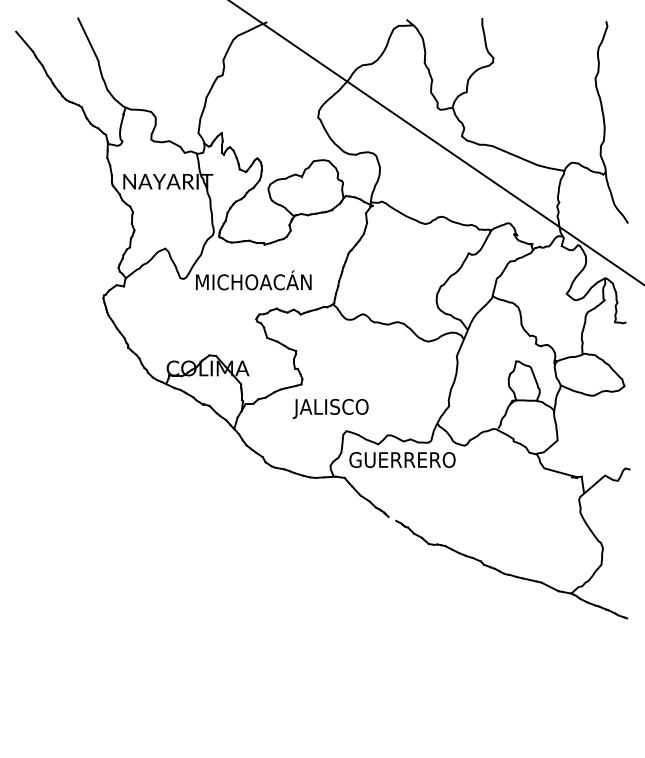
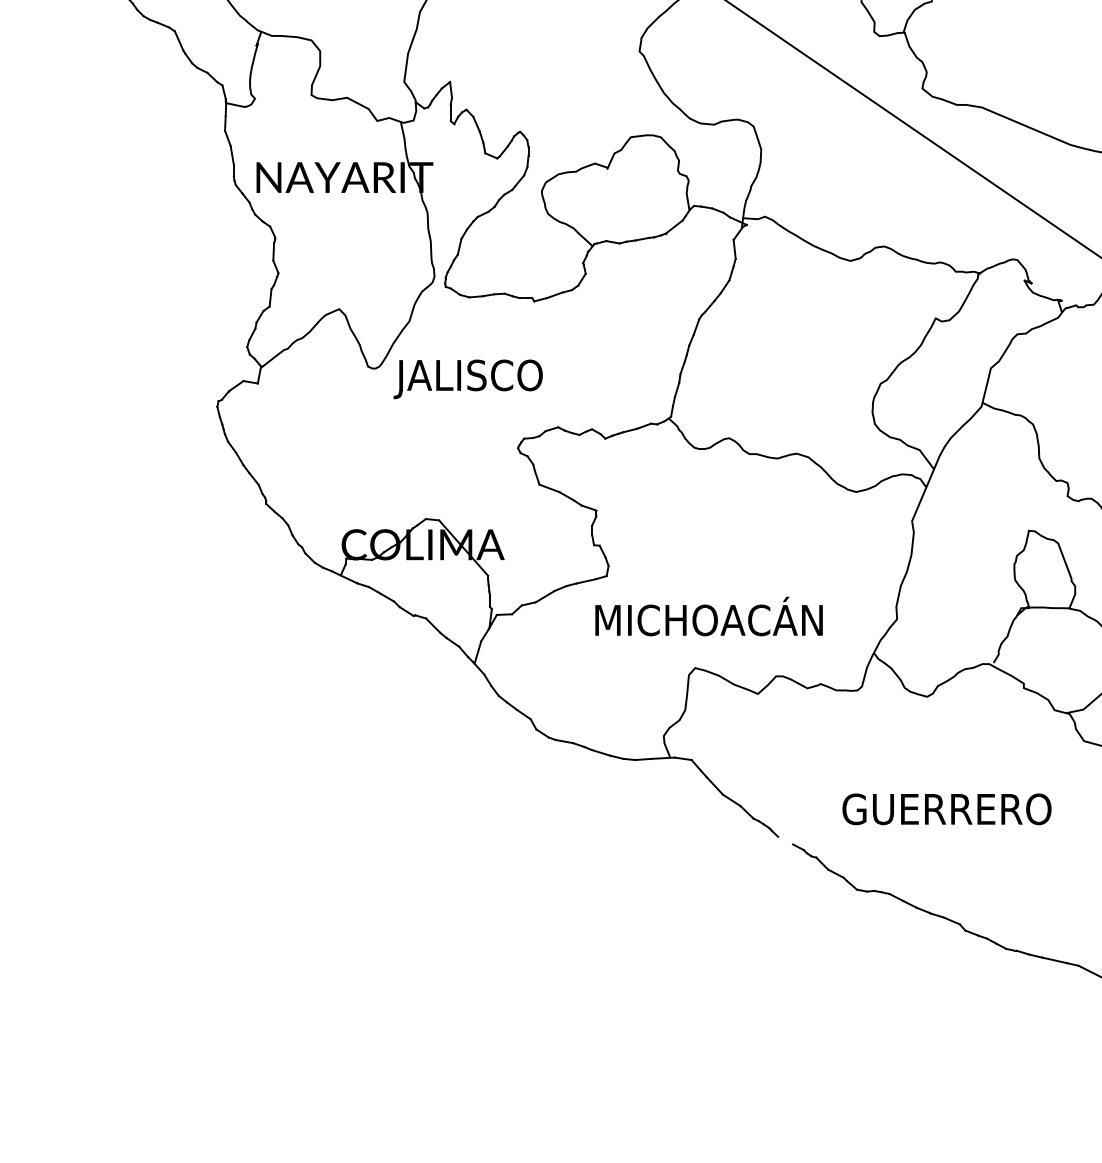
text: (252, 282) -> (510, 375), MICHOACÁN -> JALISCO
text: (351, 406) -> (705, 619), JALISCO -> MICHOACÁN
text: (402, 459) -> (946, 808), moved

